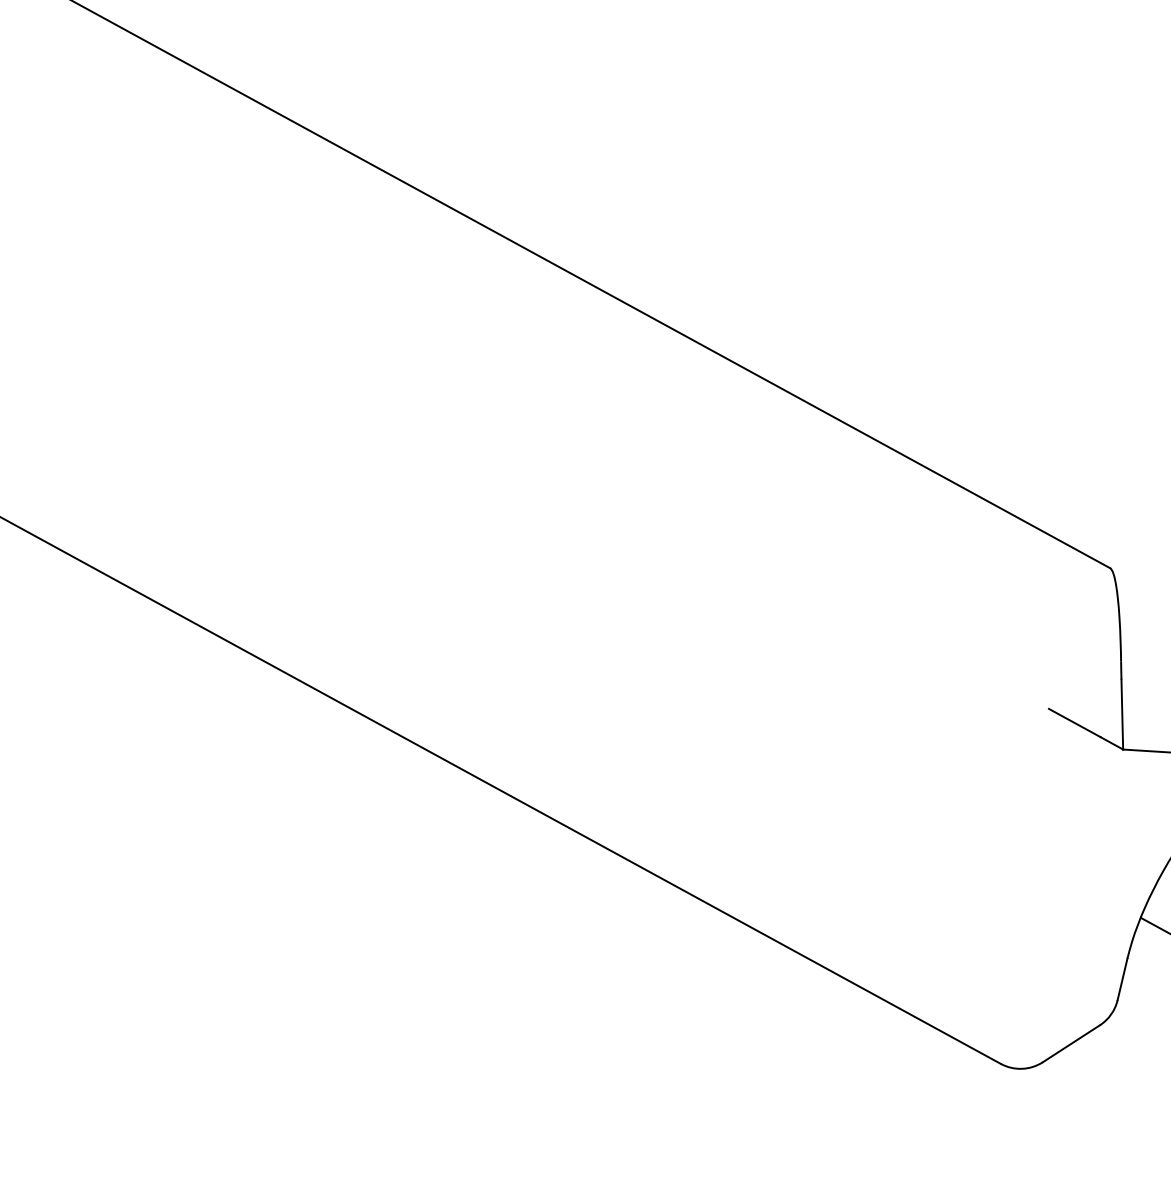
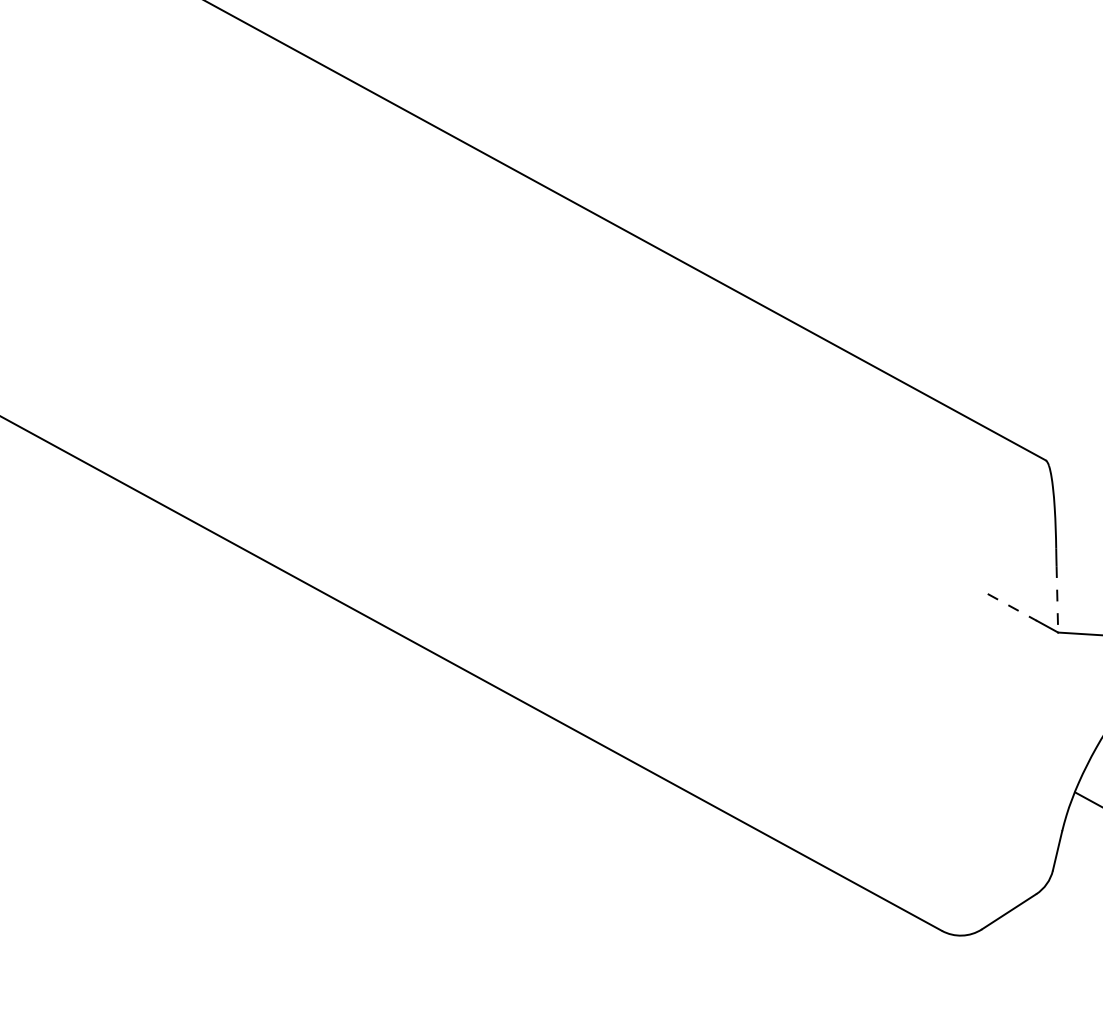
line: (1122, 714) -> (1057, 599), solid -> dashed
line: (1075, 723) -> (1012, 607), solid -> dashed

